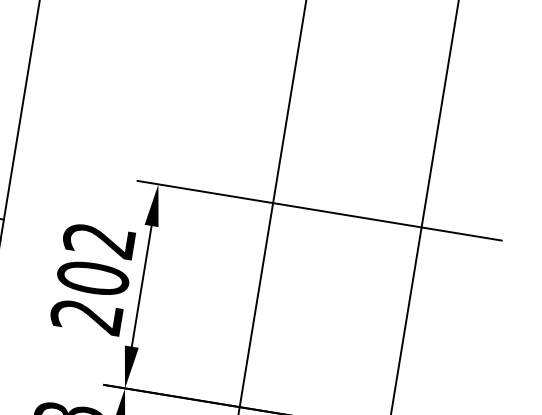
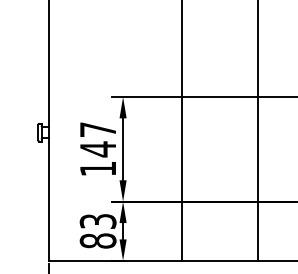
text: (91, 278) -> (97, 149), 202 -> 147

